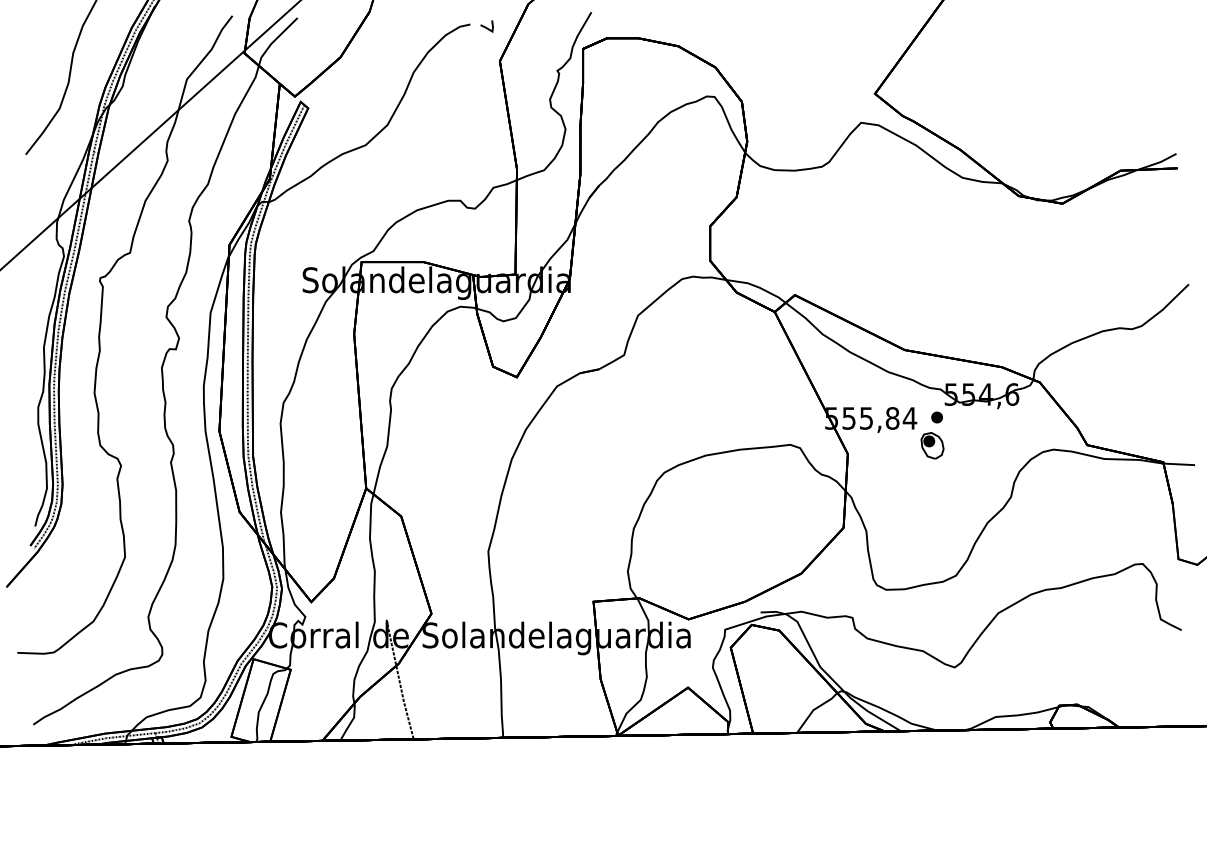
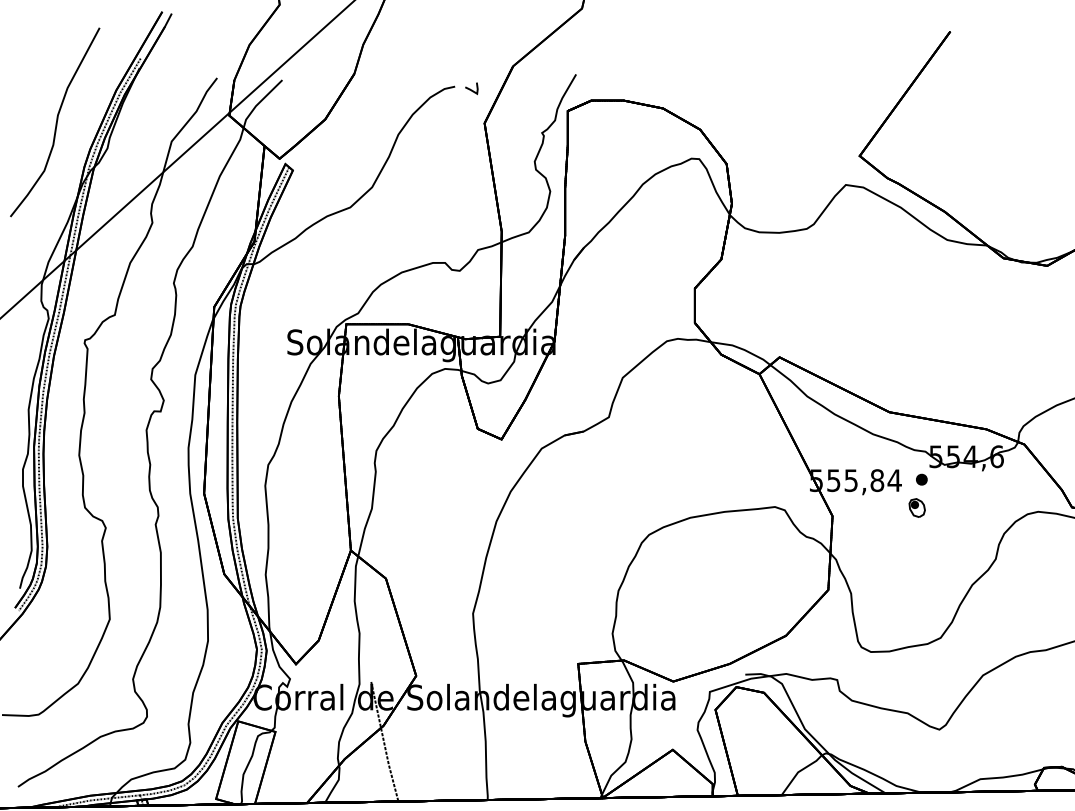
part: (932, 445) -> (917, 507), size x0.7

